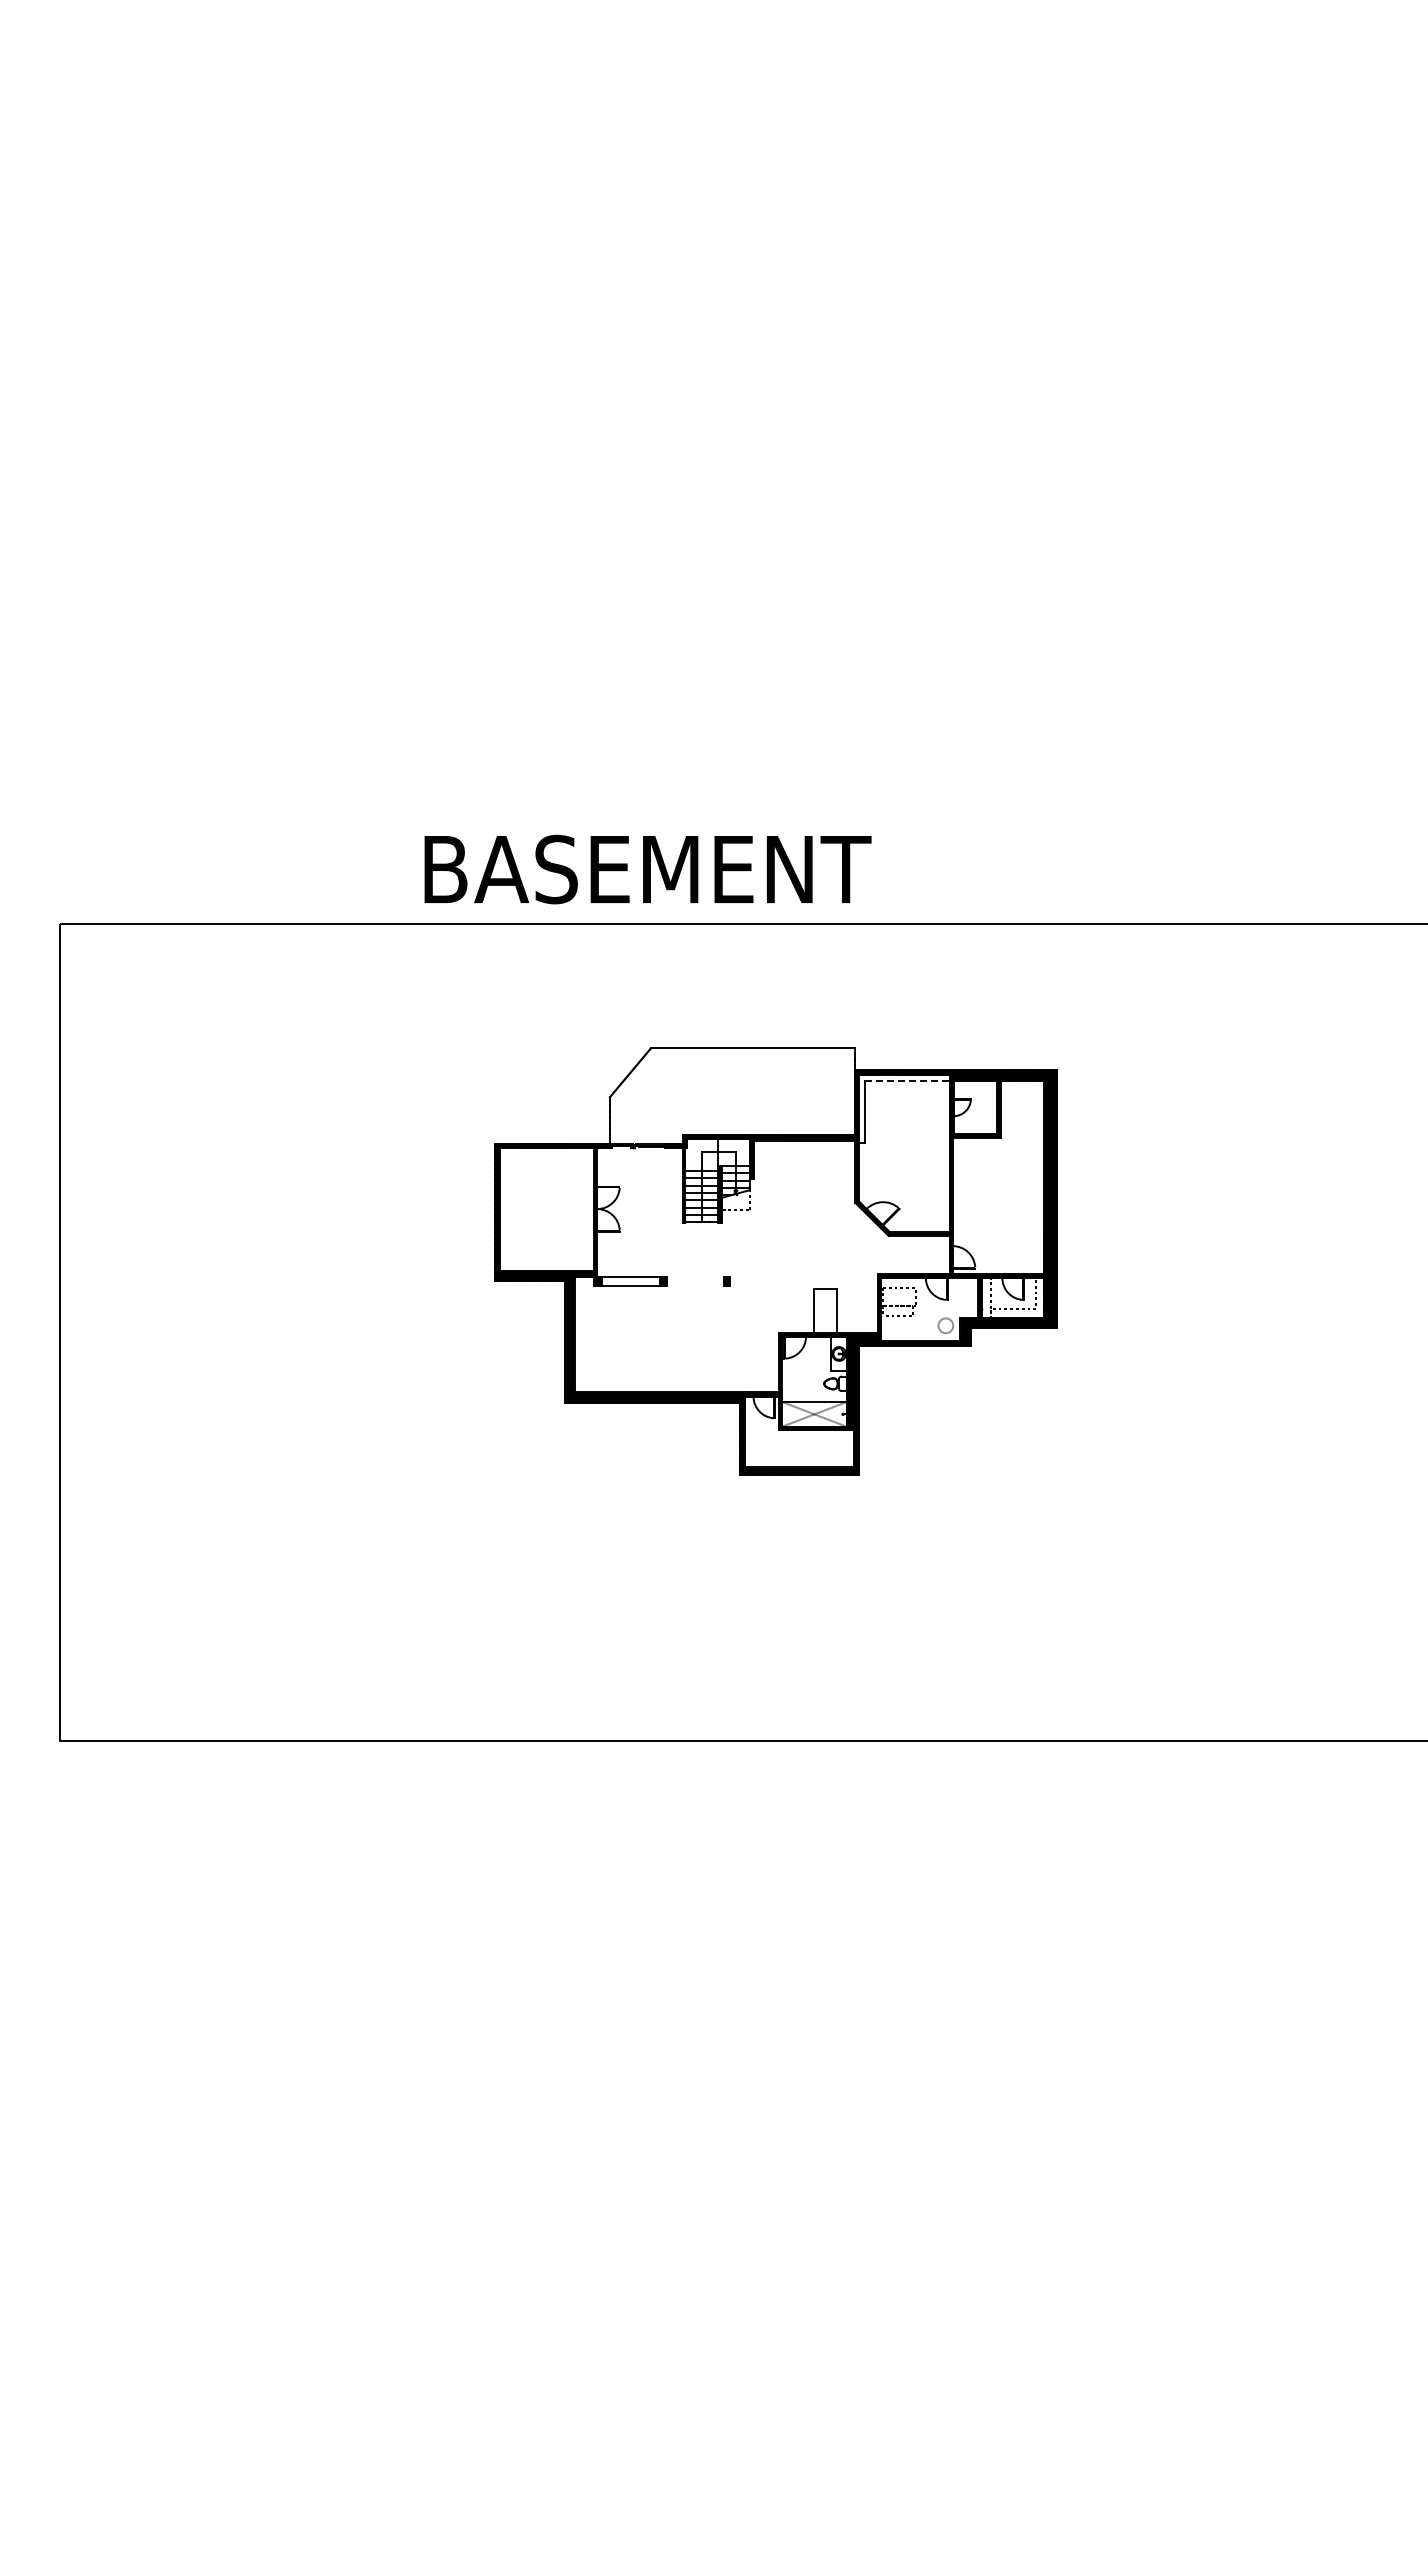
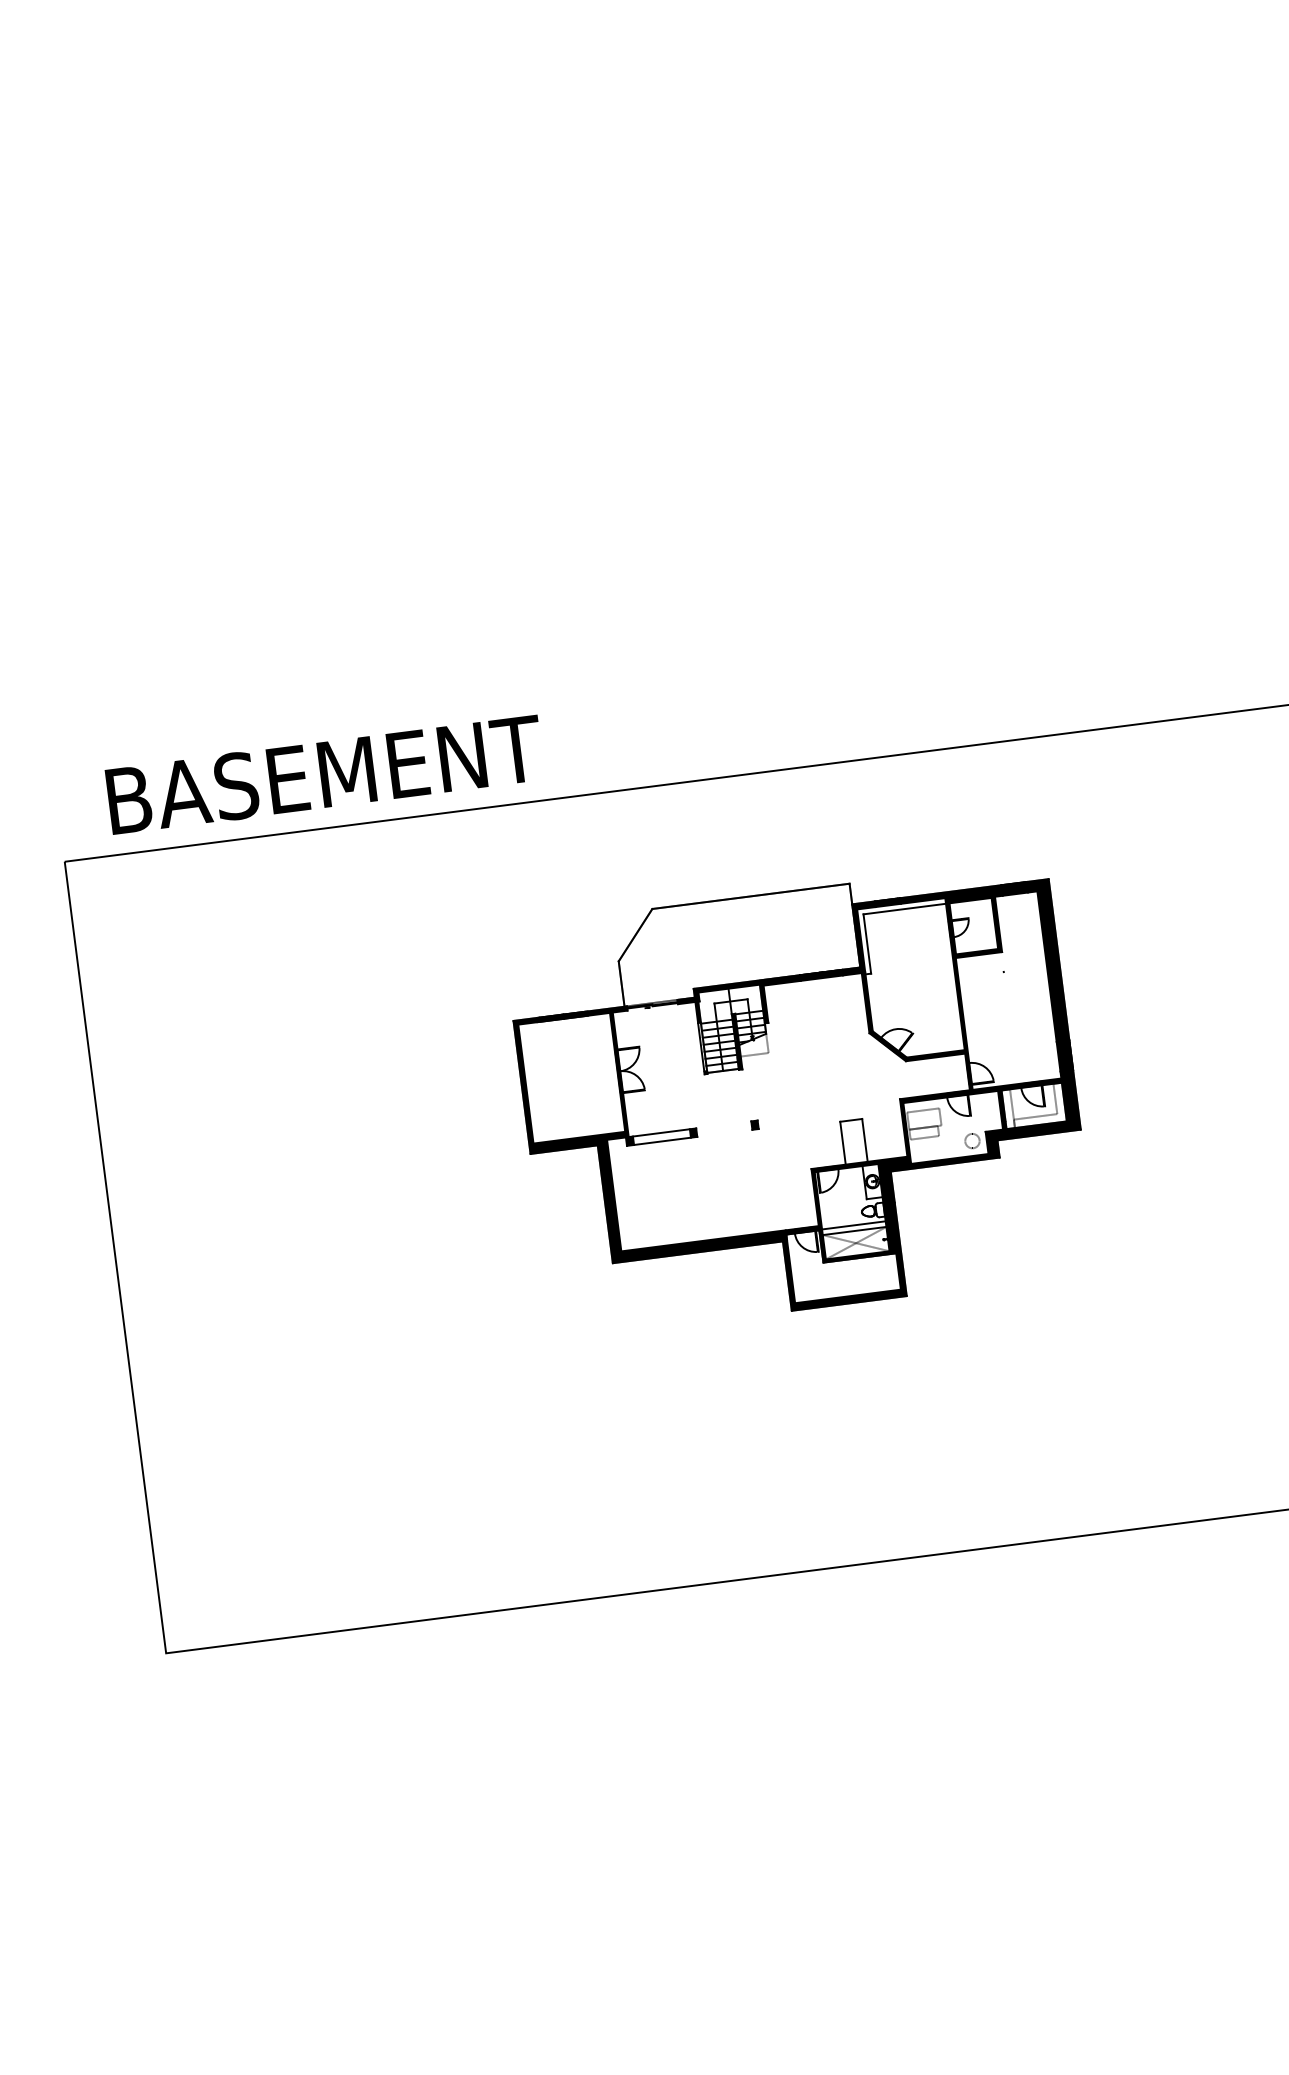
text: (647, 869) -> (324, 774), moved
line: (907, 1081) -> (904, 909), dashed -> solid
line: (814, 1395) -> (853, 1224), added

